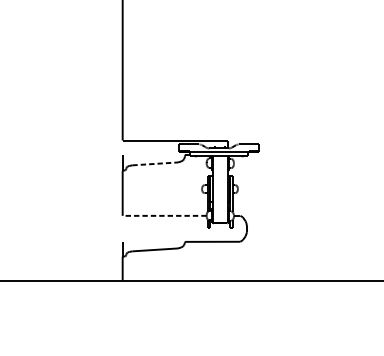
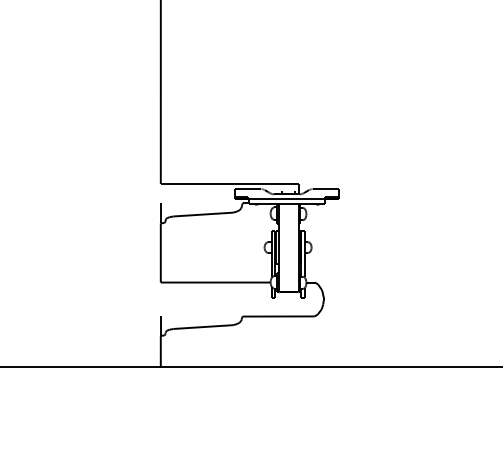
line: (155, 163) -> (203, 214), dashed -> solid
line: (164, 215) -> (215, 282), dashed -> solid

